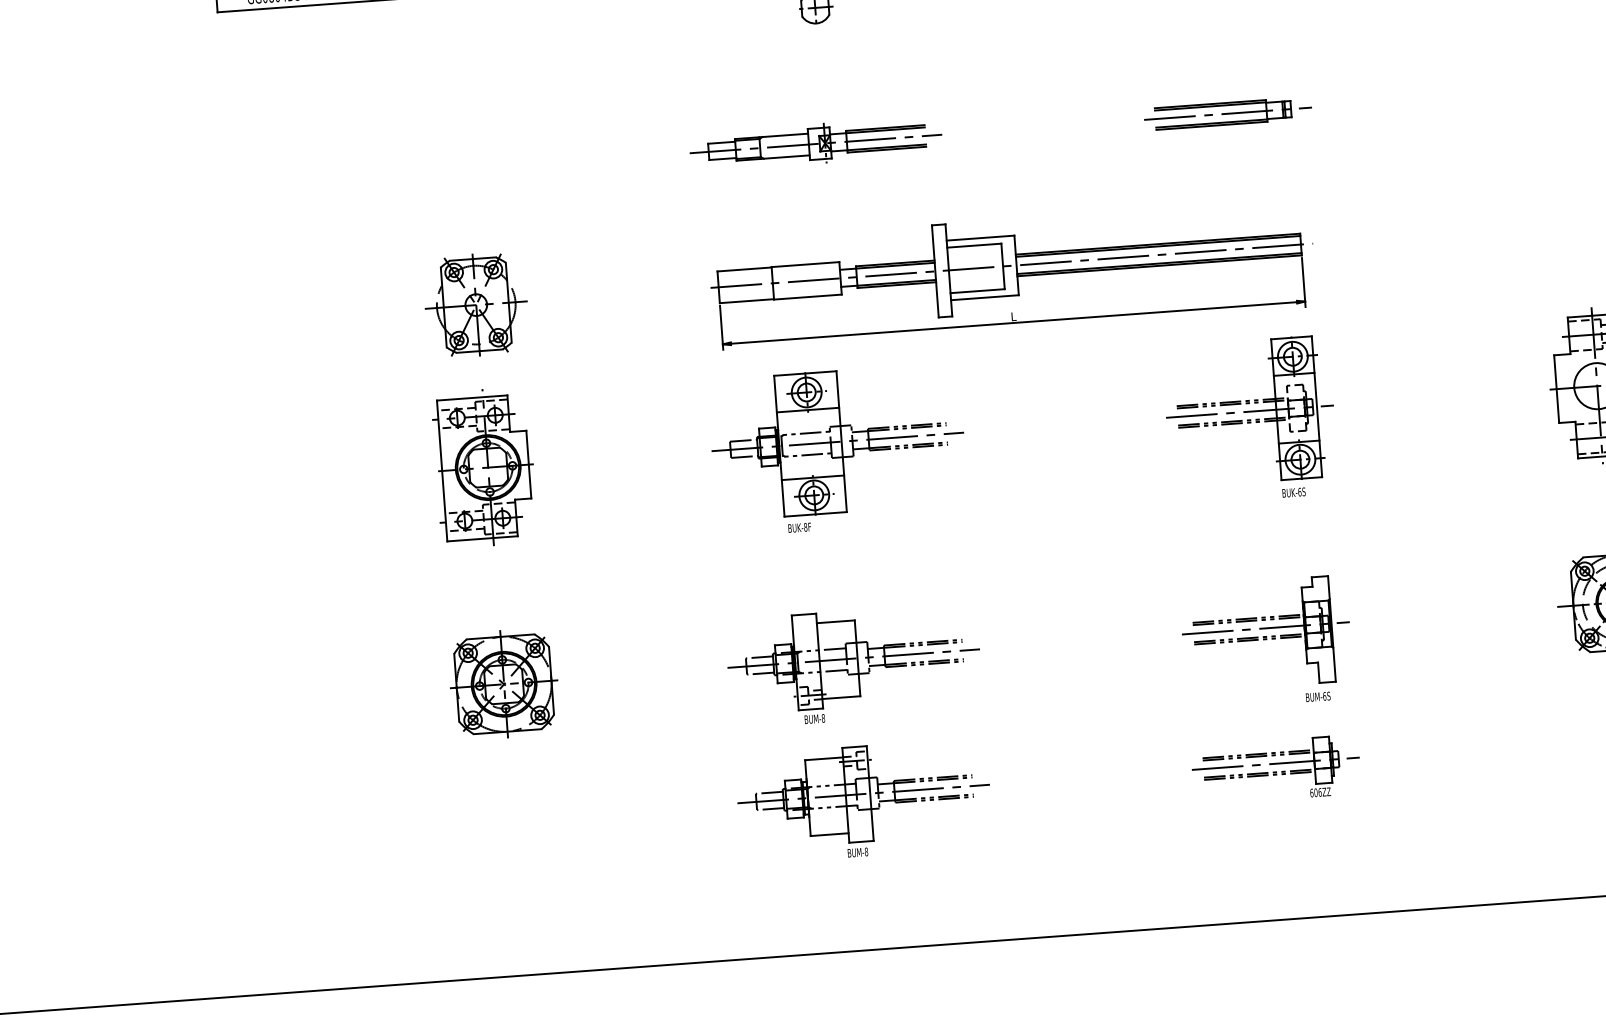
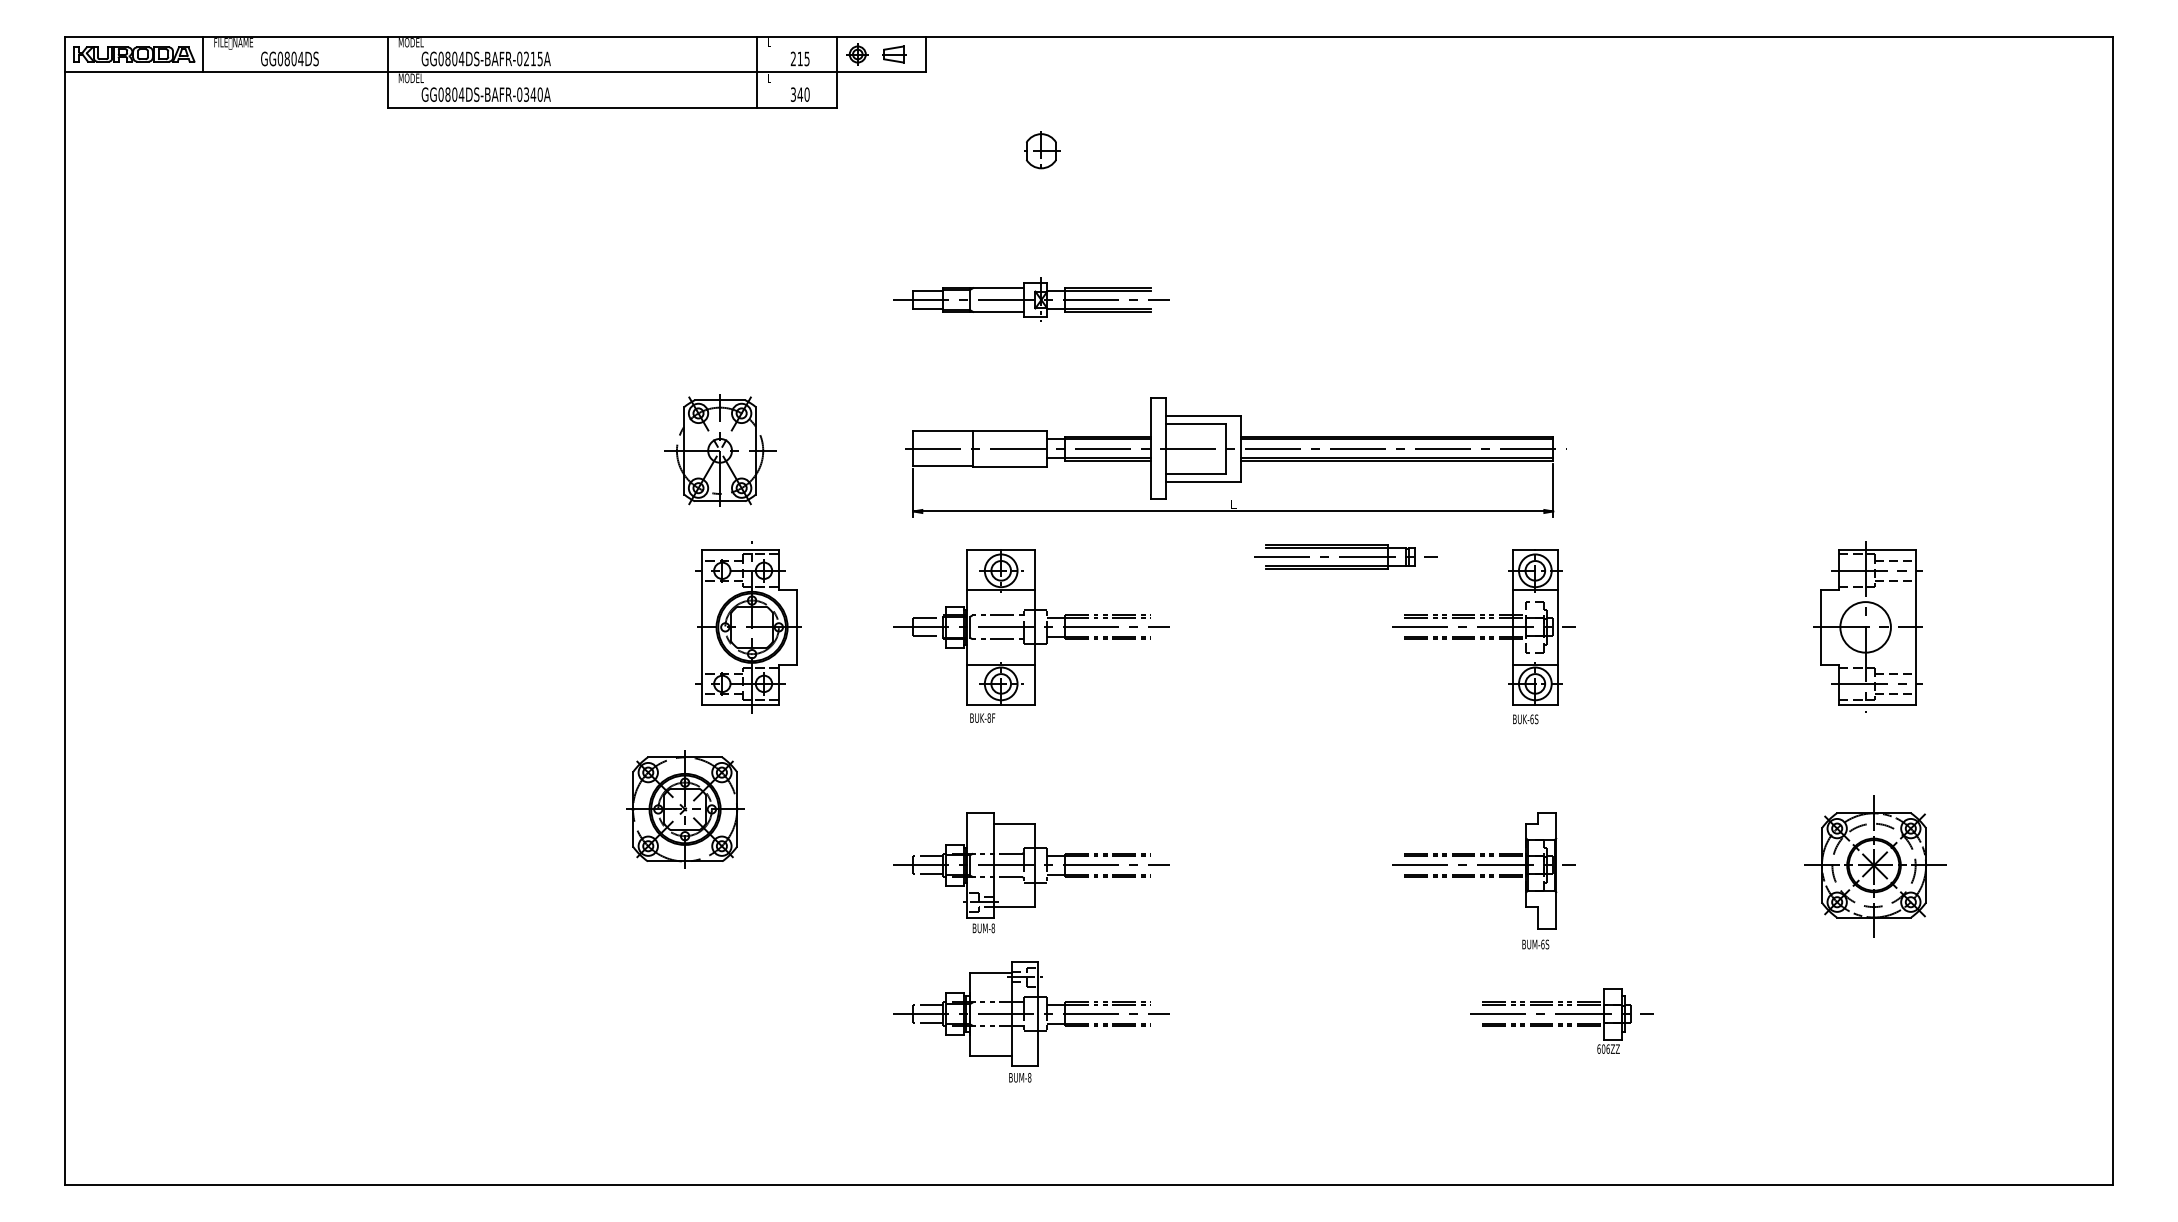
part: (1227, 113) -> (1345, 556), moved
part: (476, 304) -> (720, 450), moved
part: (484, 467) -> (748, 627), moved
part: (504, 684) -> (685, 809), moved
part: (1275, 769) -> (1561, 1020), moved

